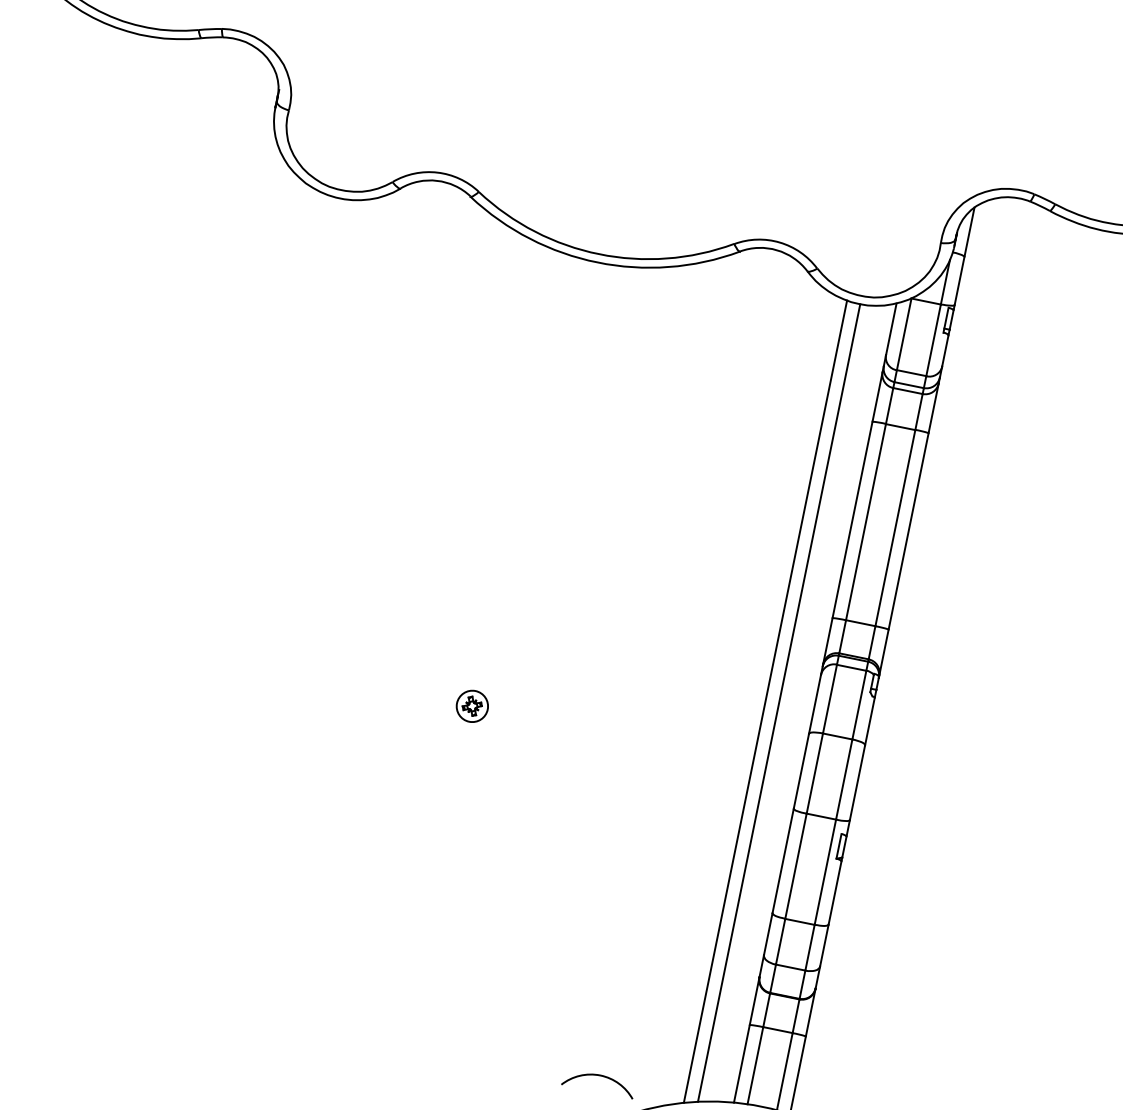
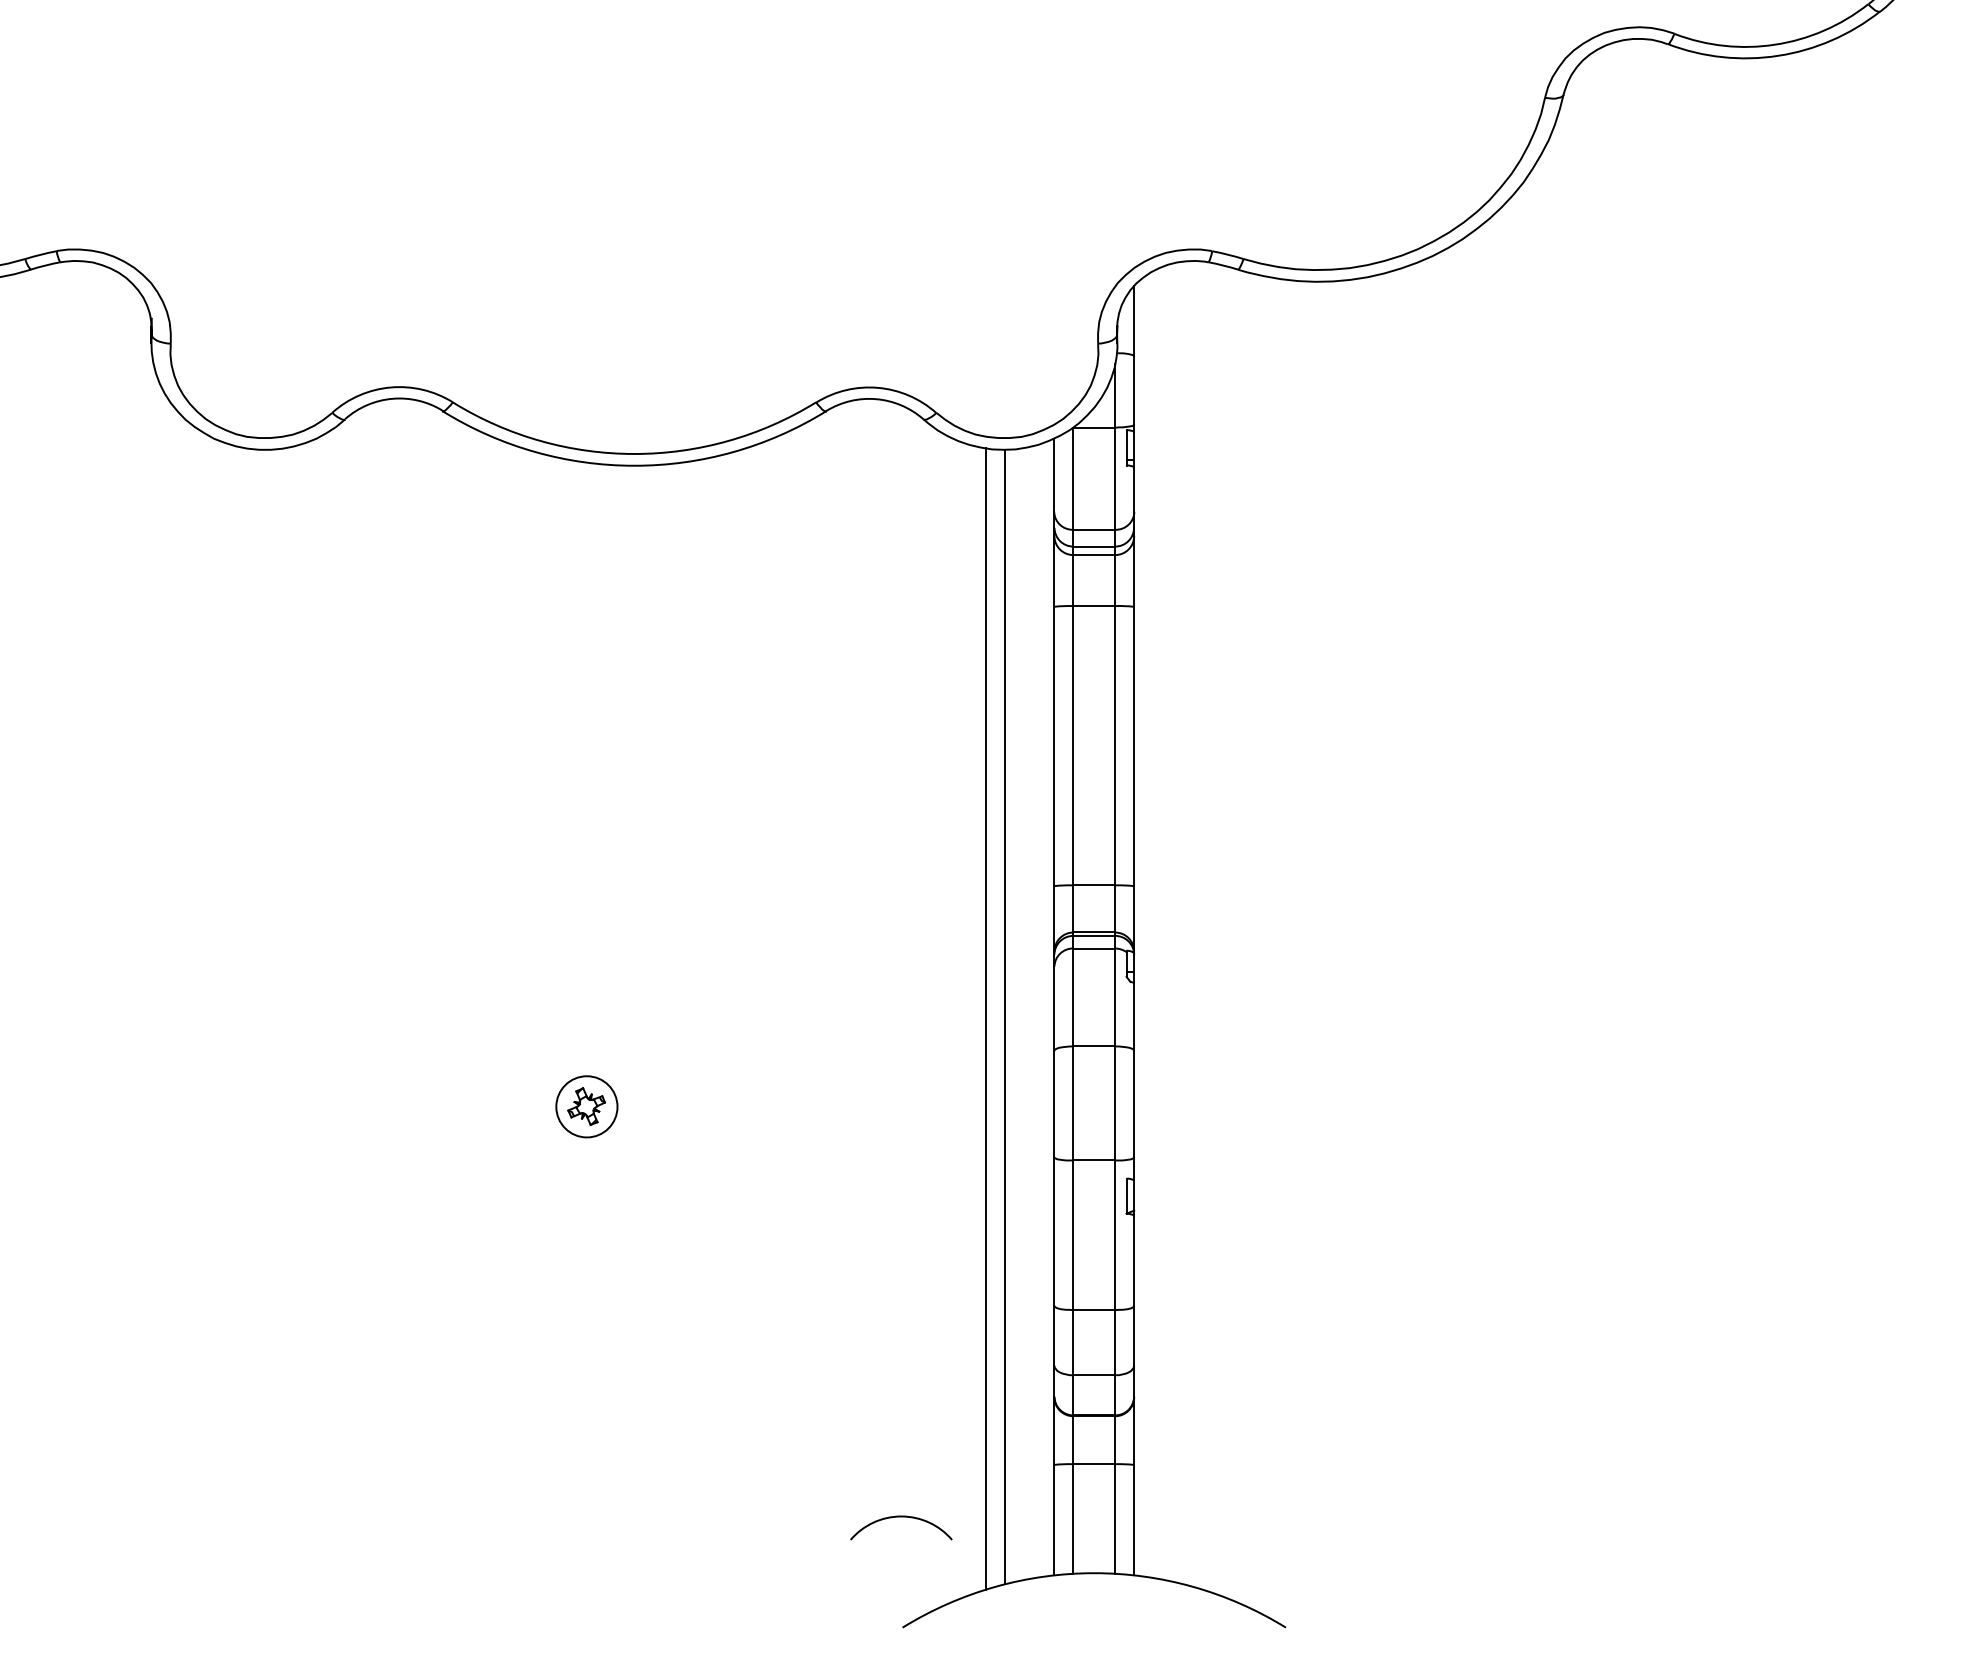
part: (472, 706) -> (586, 1106), size x1.4
arc: (600, 1076) -> (901, 1517), moved

